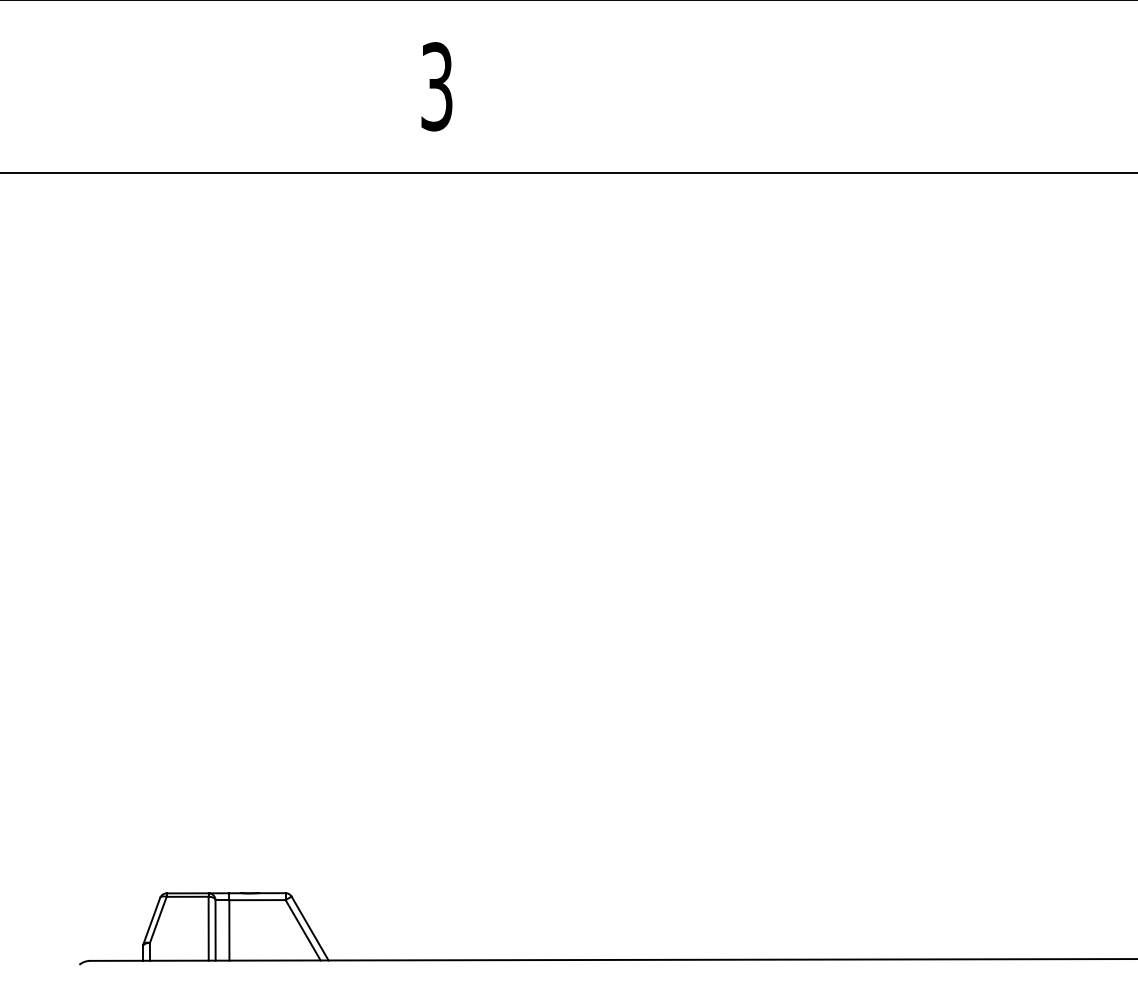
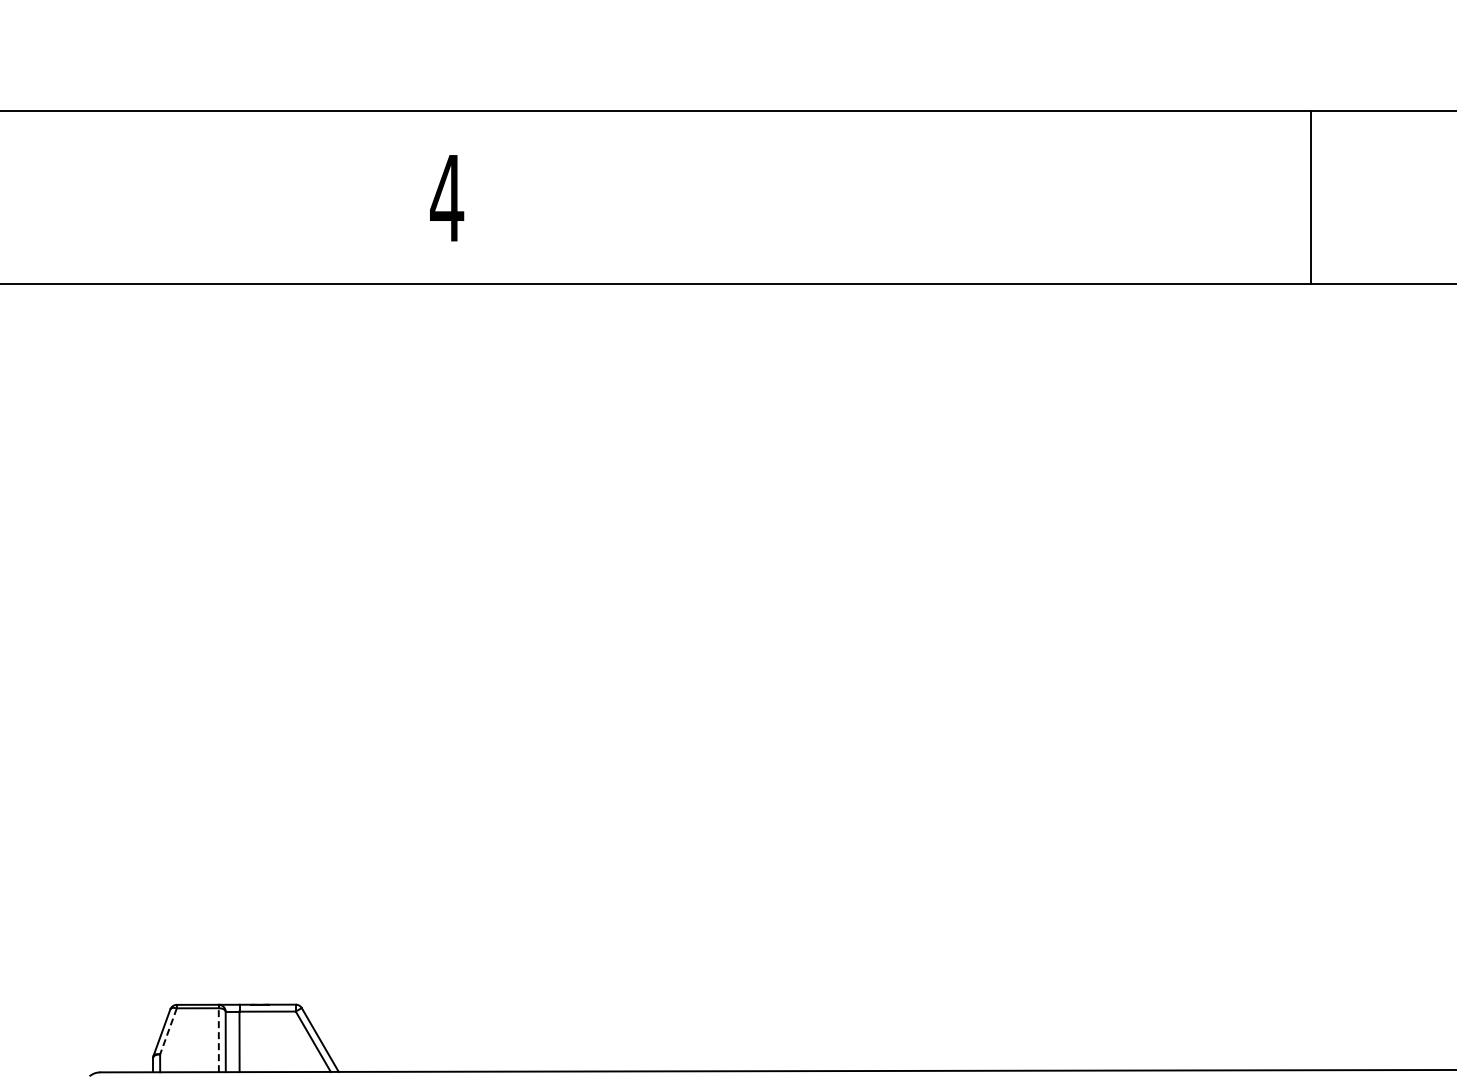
text: (437, 86) -> (447, 197), 3 -> 4
line: (158, 920) -> (168, 1031), solid -> dashed
line: (208, 929) -> (218, 1040), solid -> dashed

